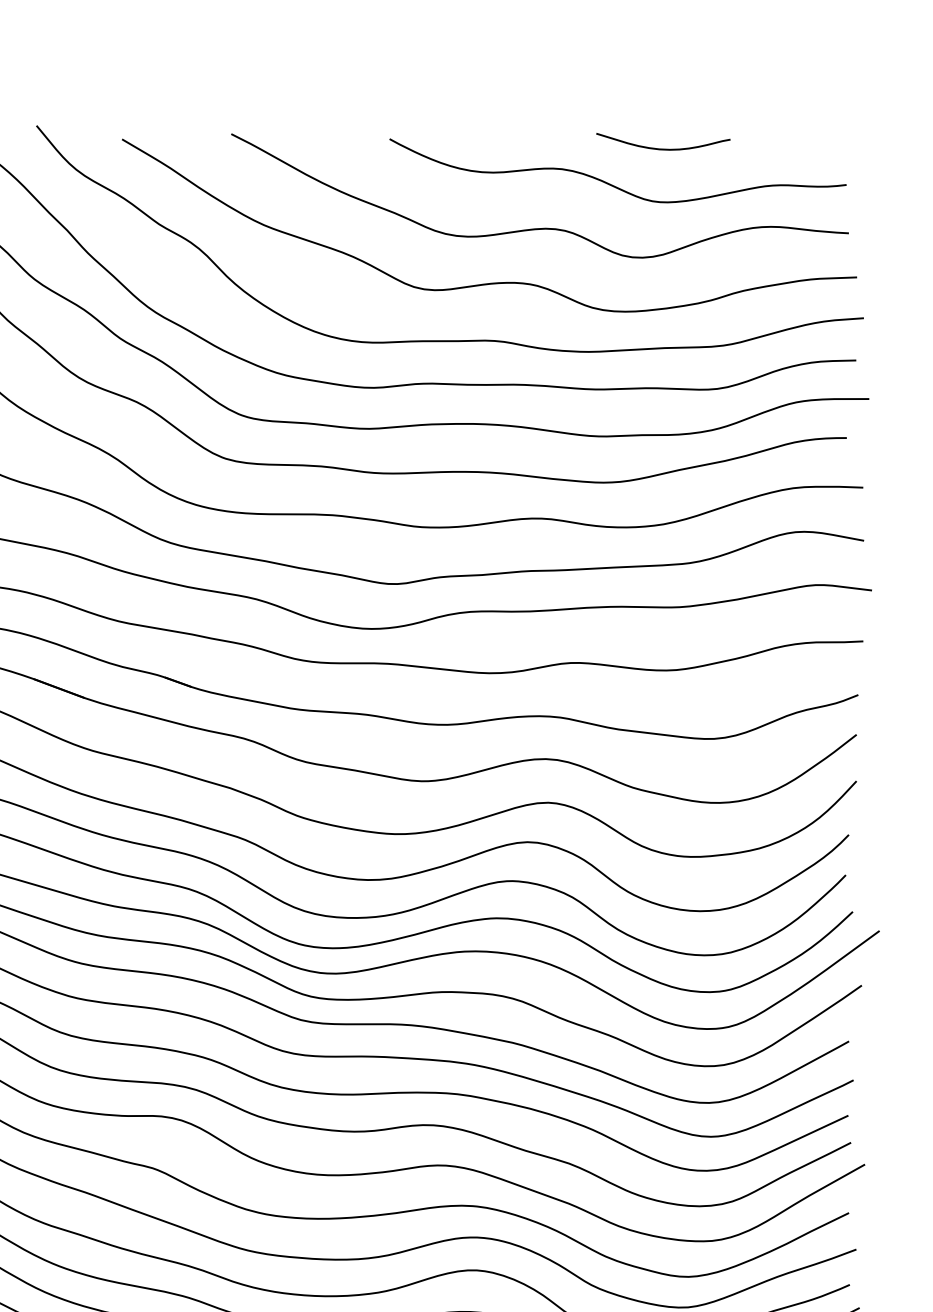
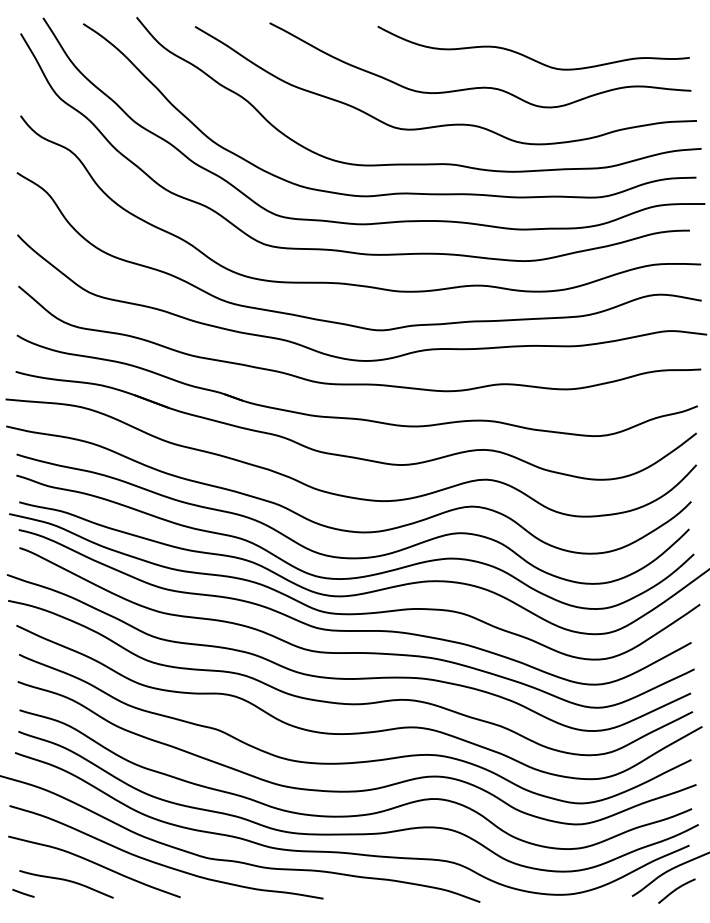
curve: (663, 147) -> (564, 32), removed

